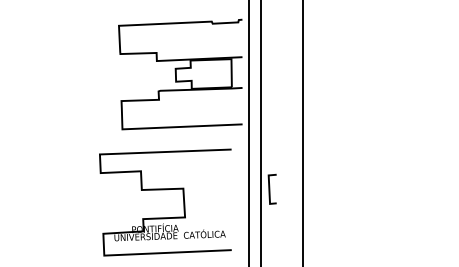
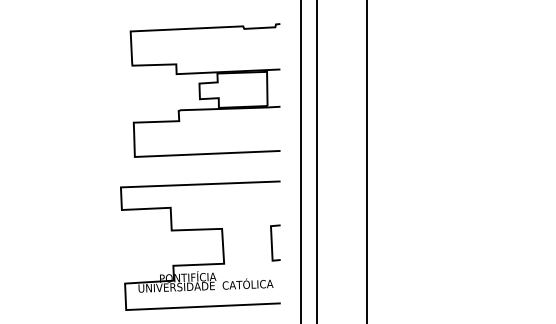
part: (180, 74) -> (205, 90), moved
line: (270, 189) -> (273, 243), moved

